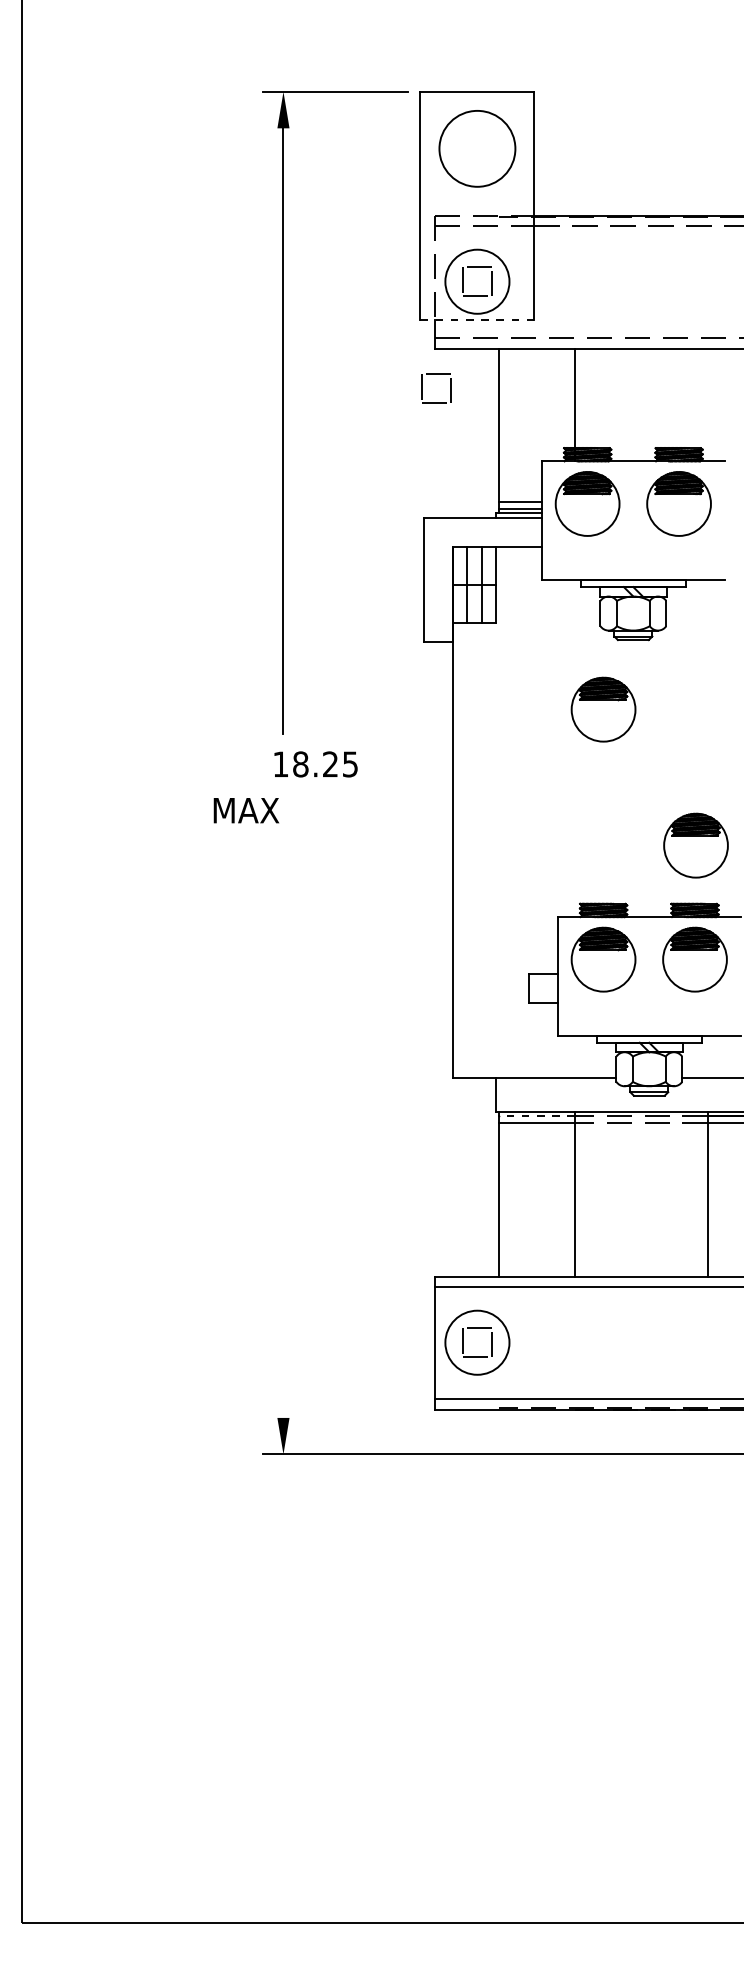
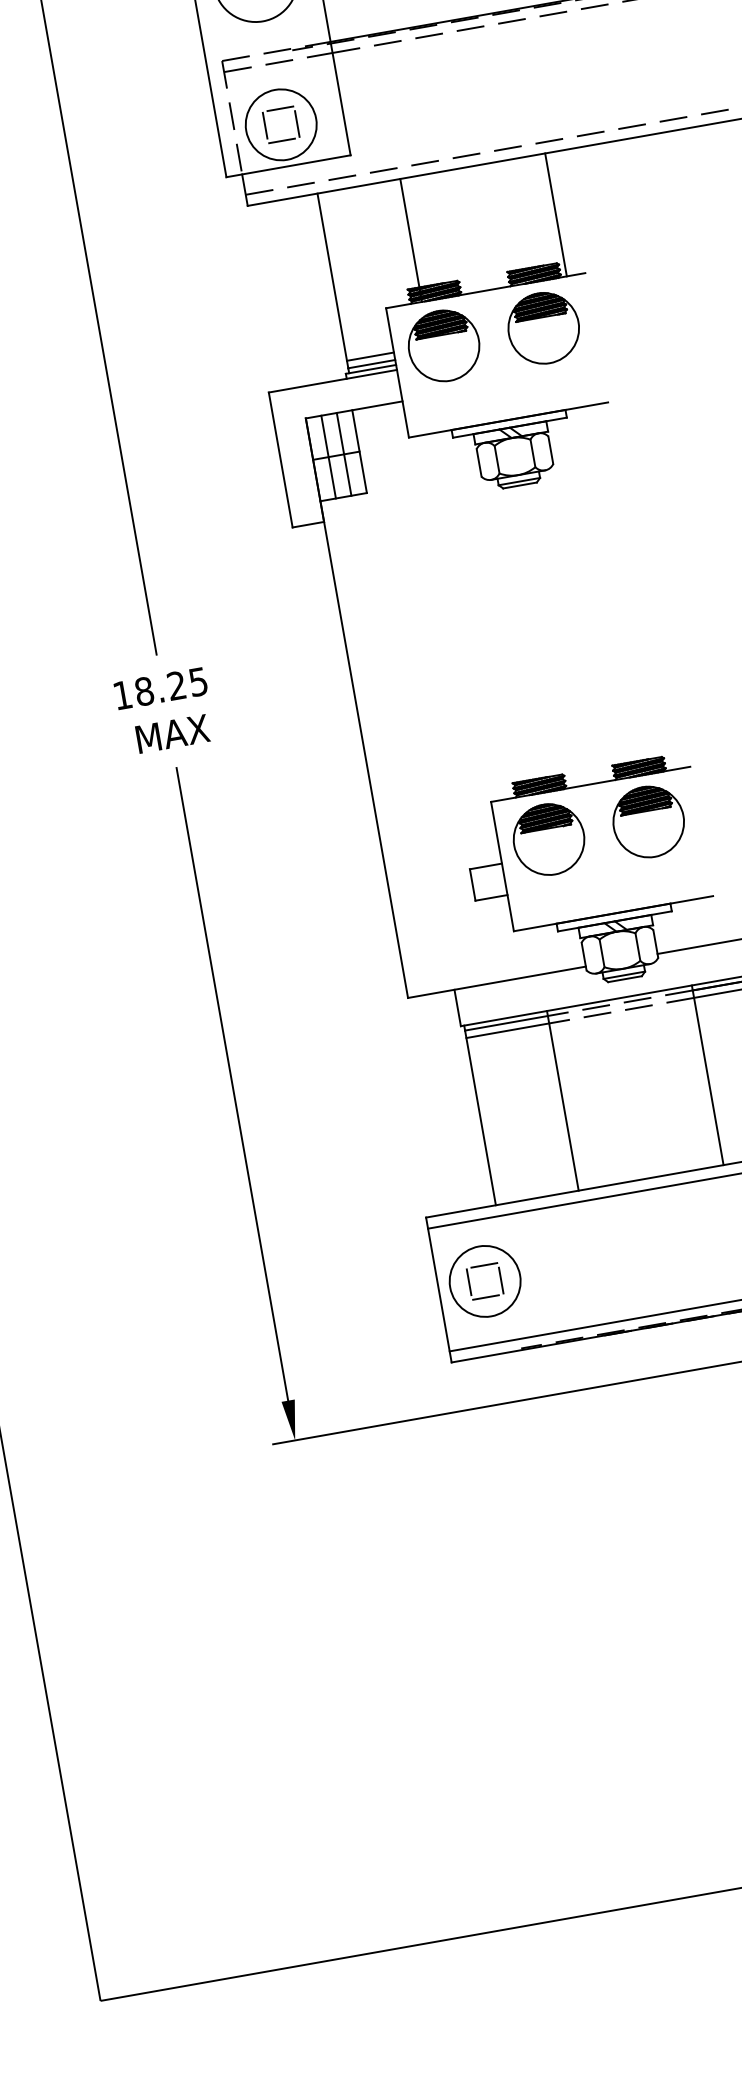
line: (477, 319) -> (288, 165), dashed -> solid
part: (436, 374) -> (254, 233), removed
line: (707, 404) -> (555, 214), added
part: (603, 709) -> (500, 566), removed
text: (315, 764) -> (160, 688), moved
text: (246, 810) -> (172, 733), moved
part: (695, 845) -> (627, 697), removed
line: (536, 1116) -> (506, 1023), dashed -> solid
line: (283, 1127) -> (232, 1084), added

